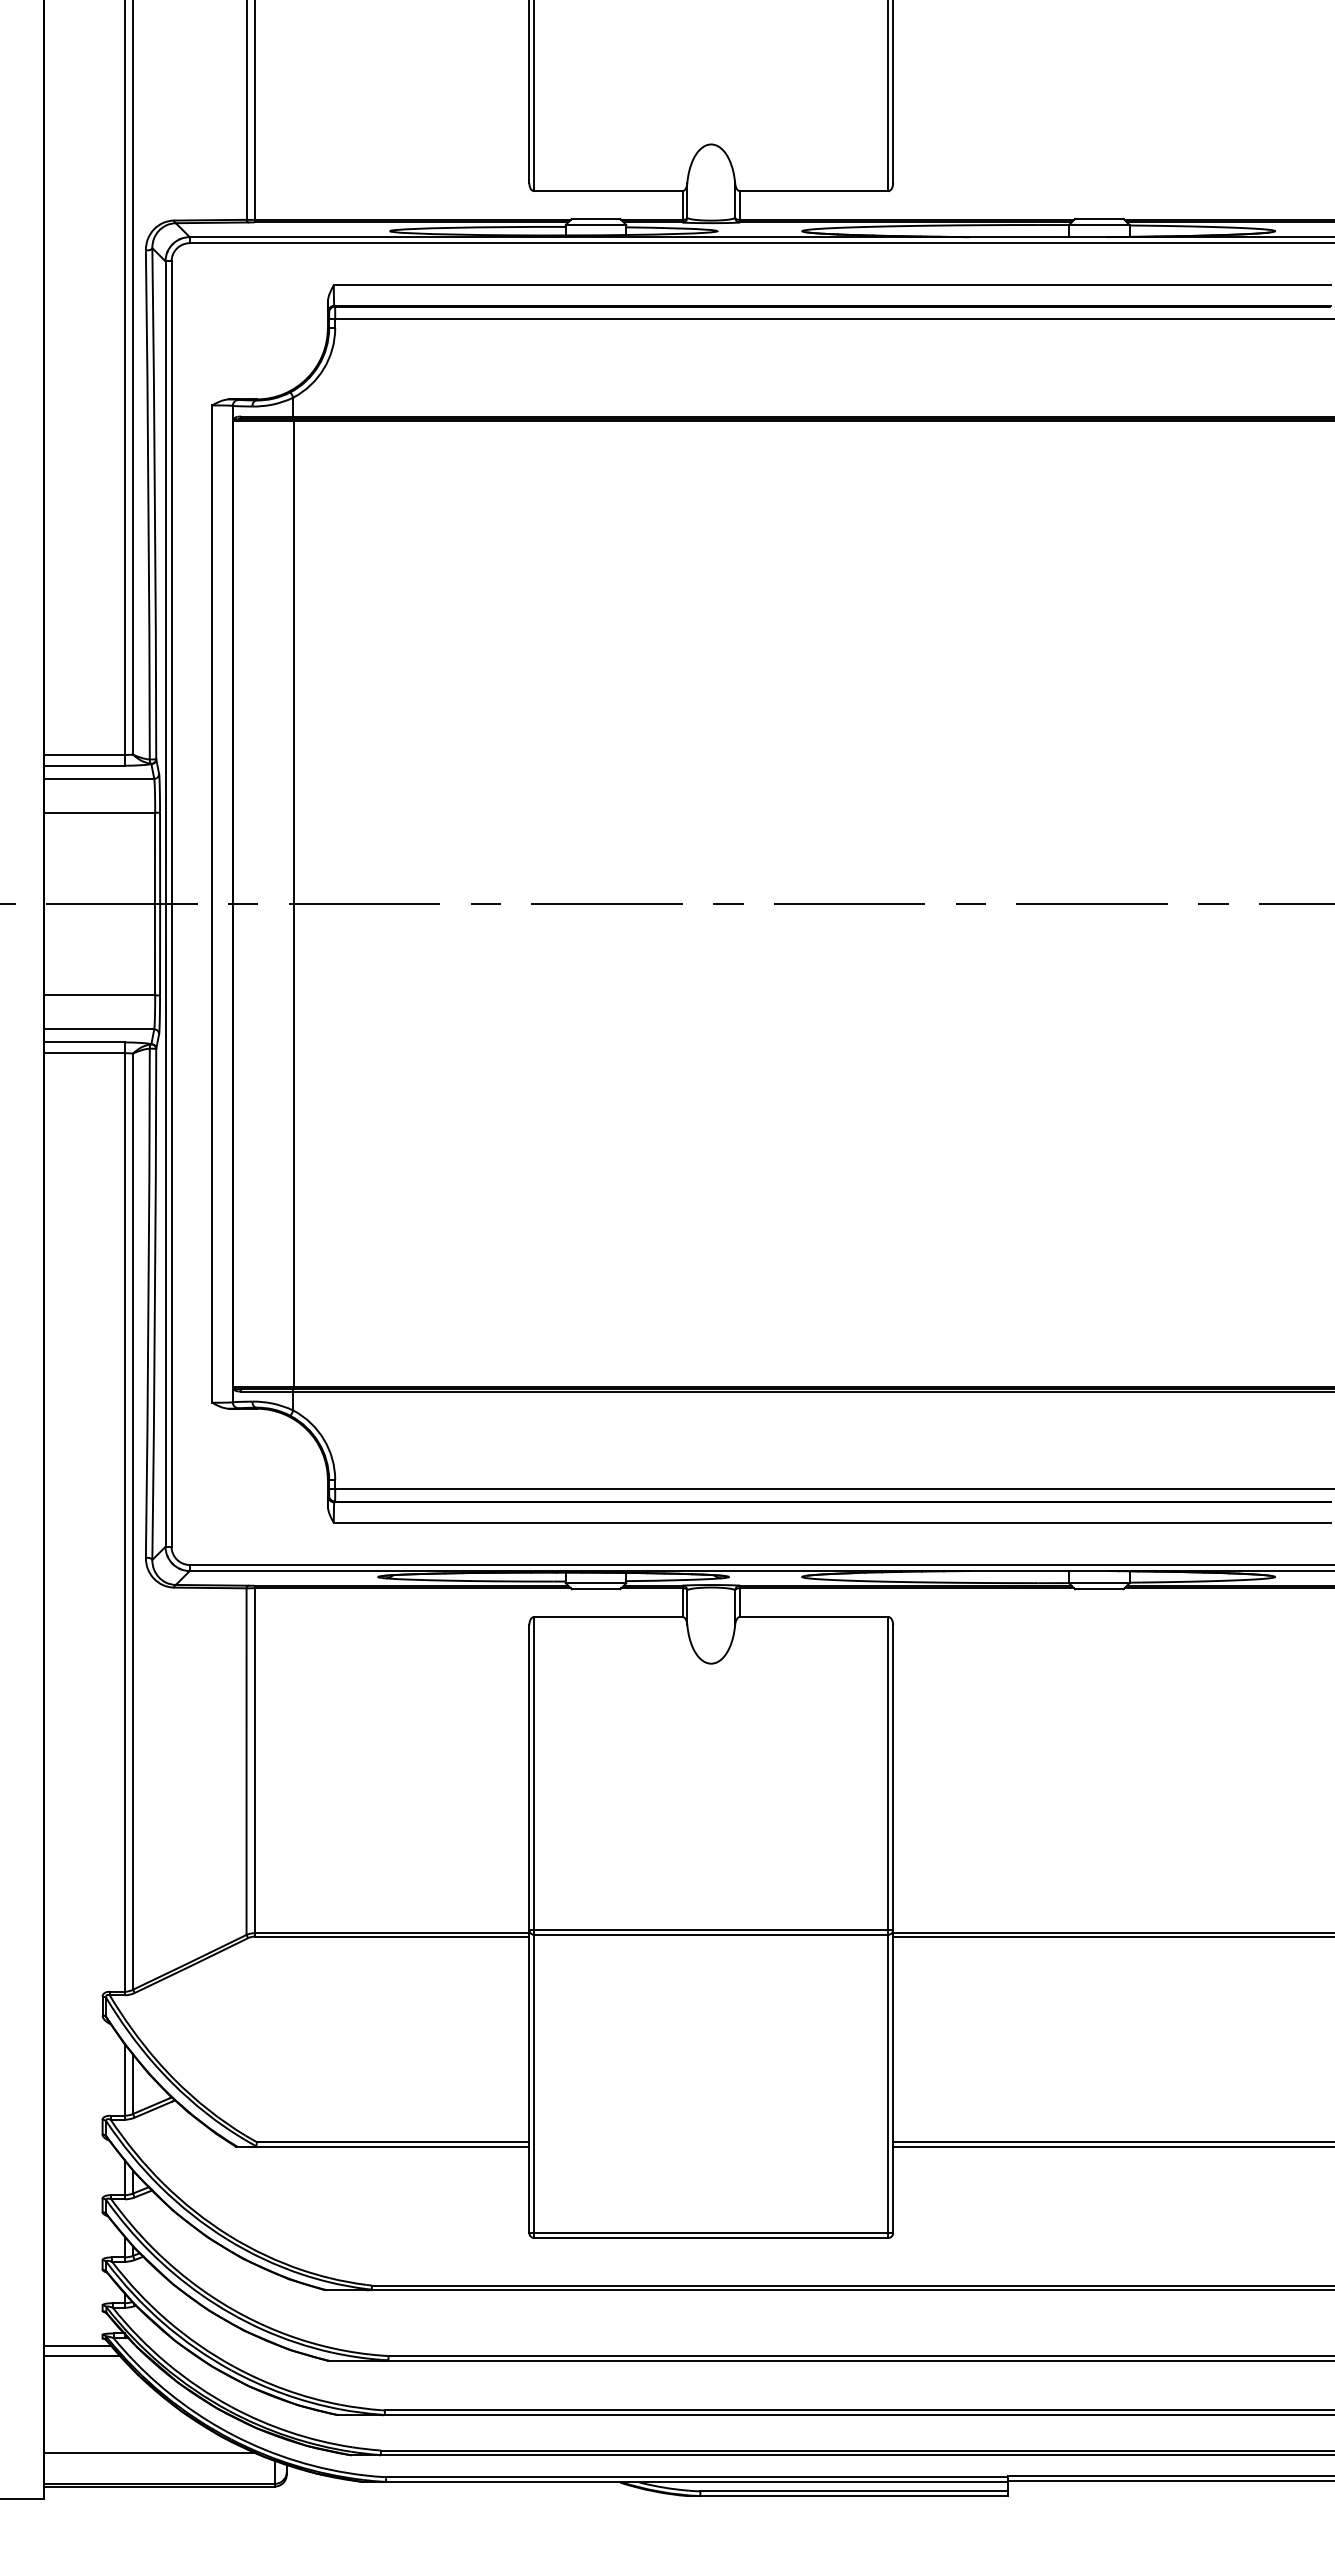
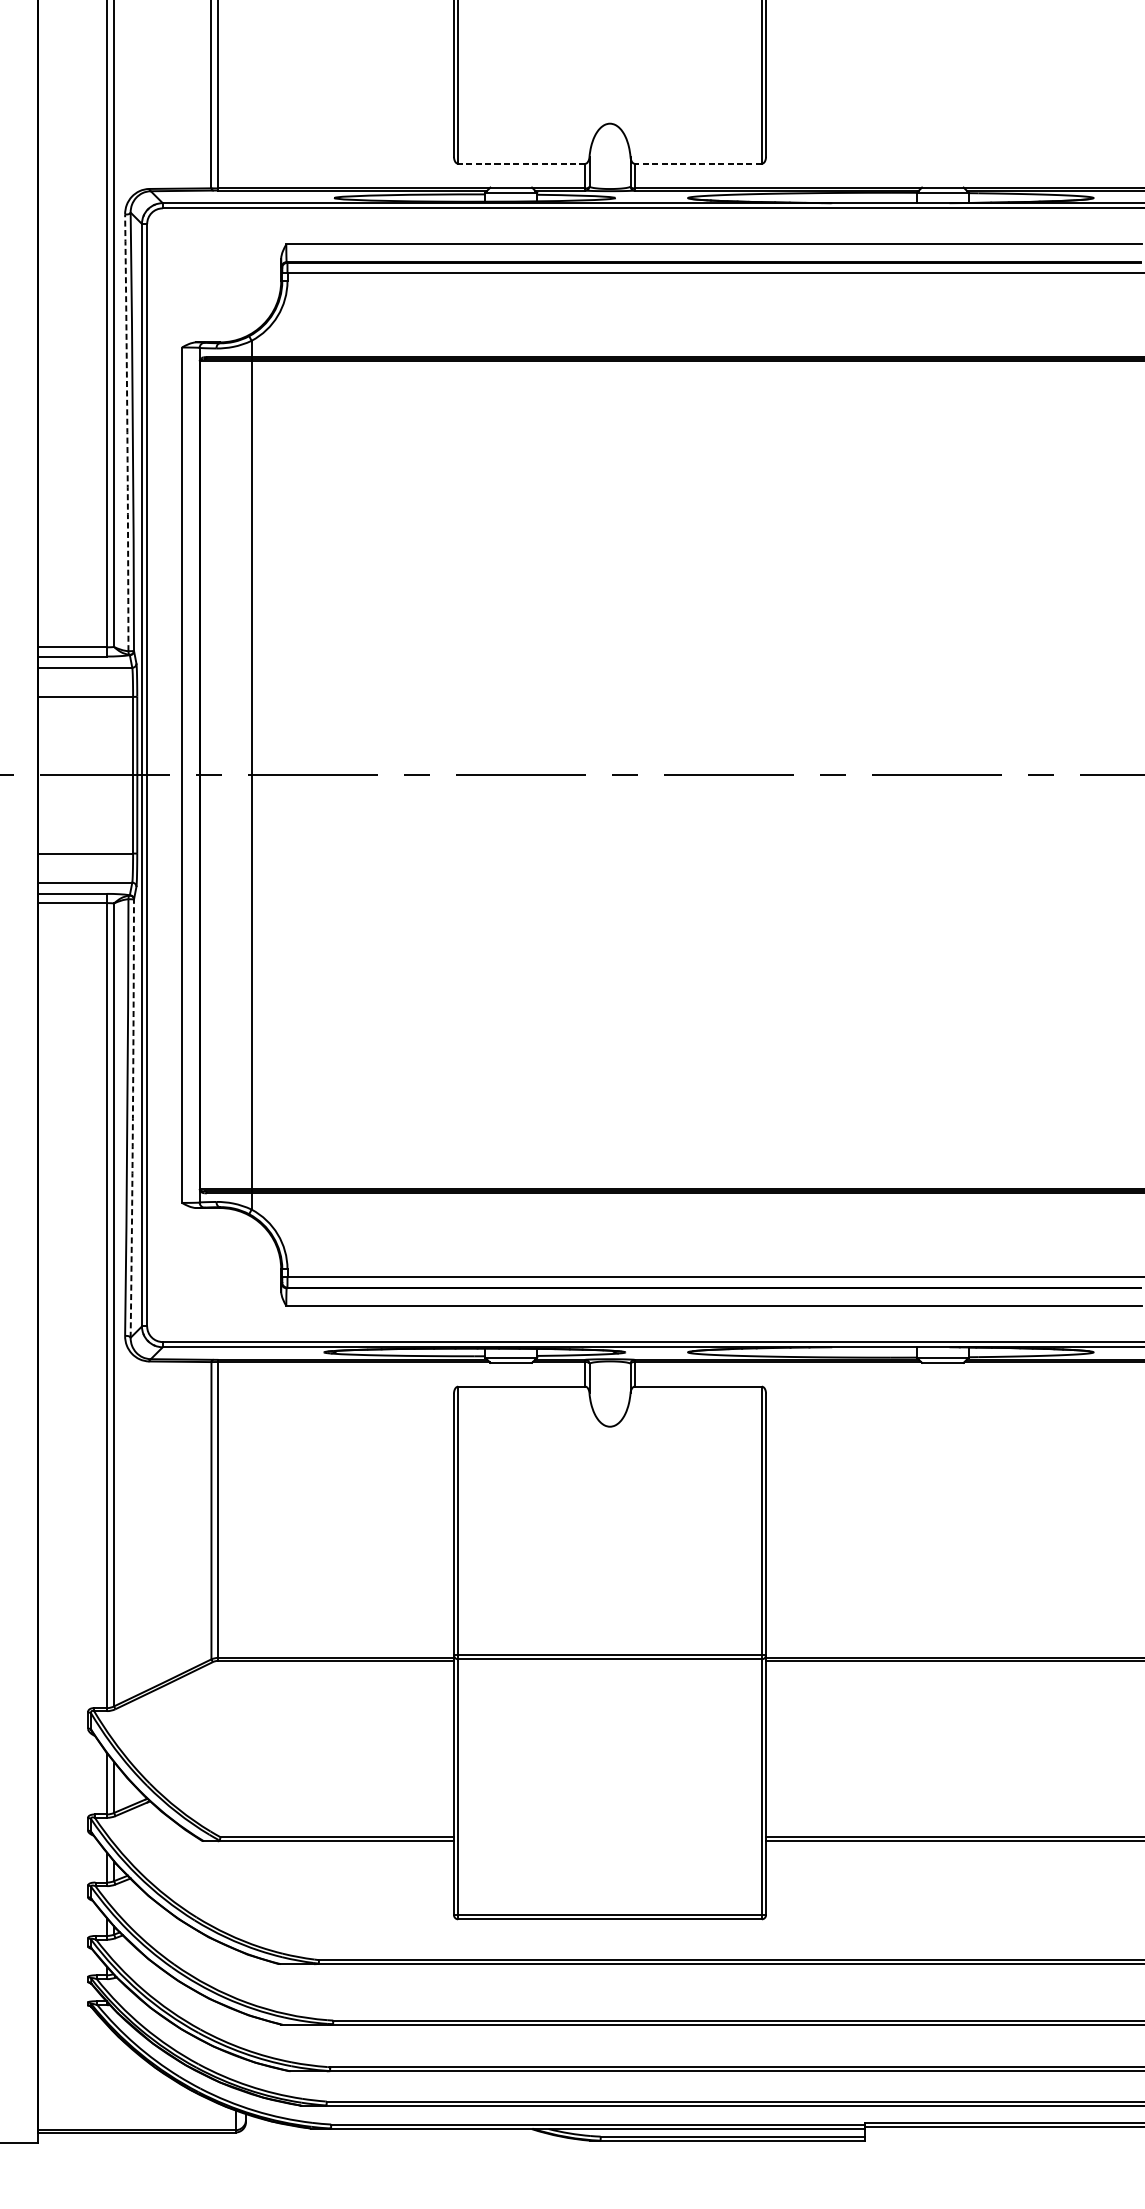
line: (607, 191) -> (521, 164), solid -> dashed
line: (813, 191) -> (697, 164), solid -> dashed
arc: (148, 504) -> (127, 432), solid -> dashed
arc: (154, 1304) -> (132, 1118), solid -> dashed
line: (77, 2345) -> (66, 2011), removed
line: (82, 2355) -> (70, 2020), removed
line: (149, 2452) -> (128, 2103), removed

